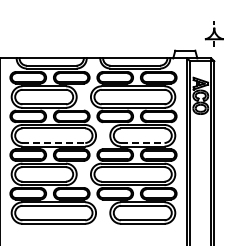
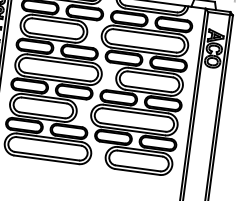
line: (54, 142) -> (58, 76), dashed -> solid
line: (142, 142) -> (148, 88), dashed -> solid

